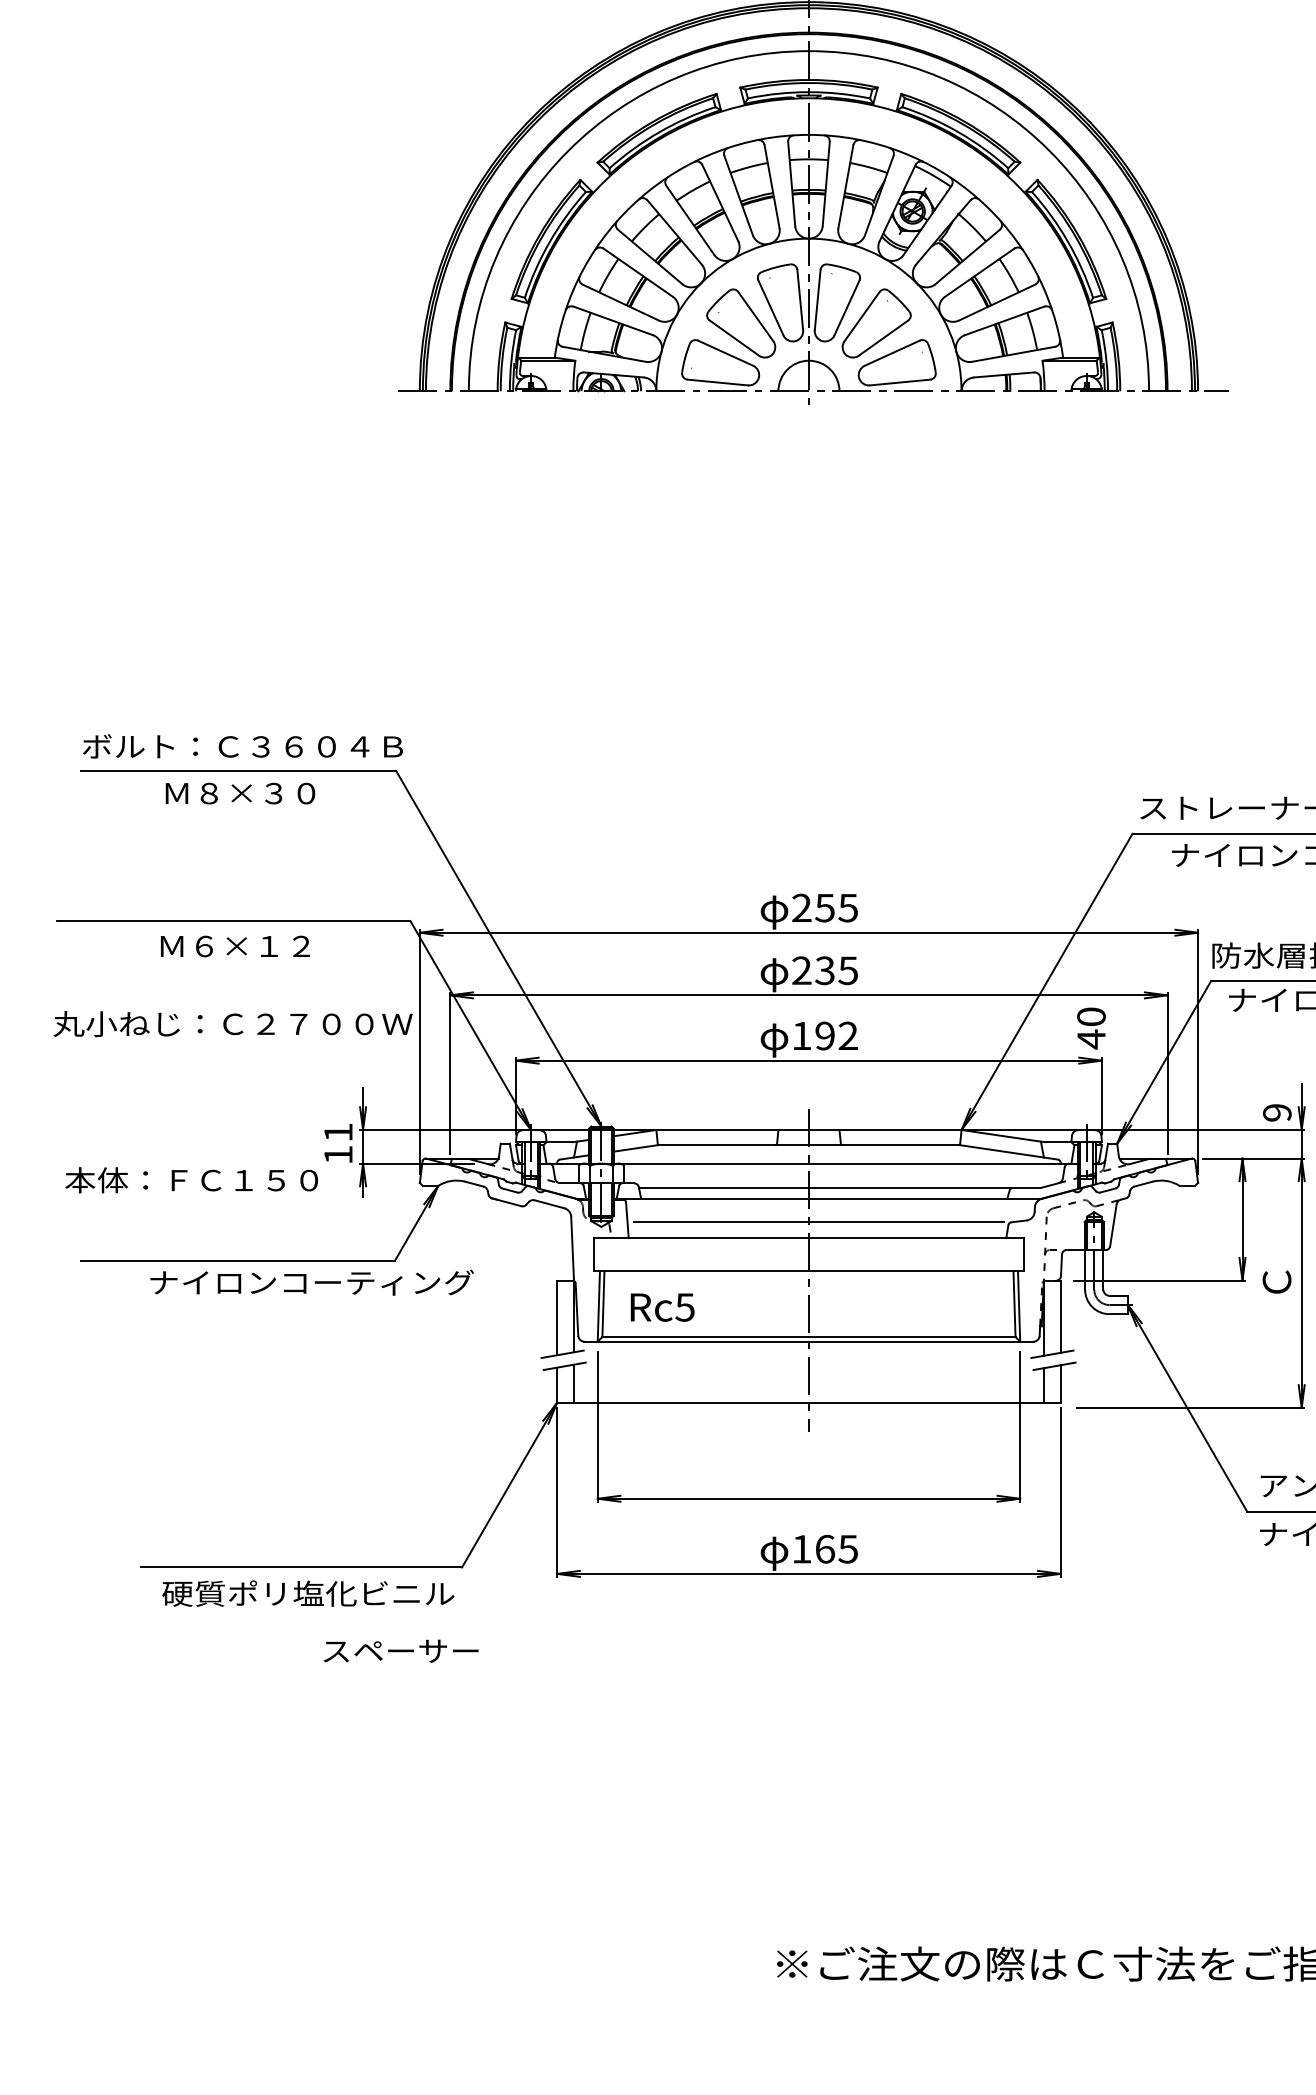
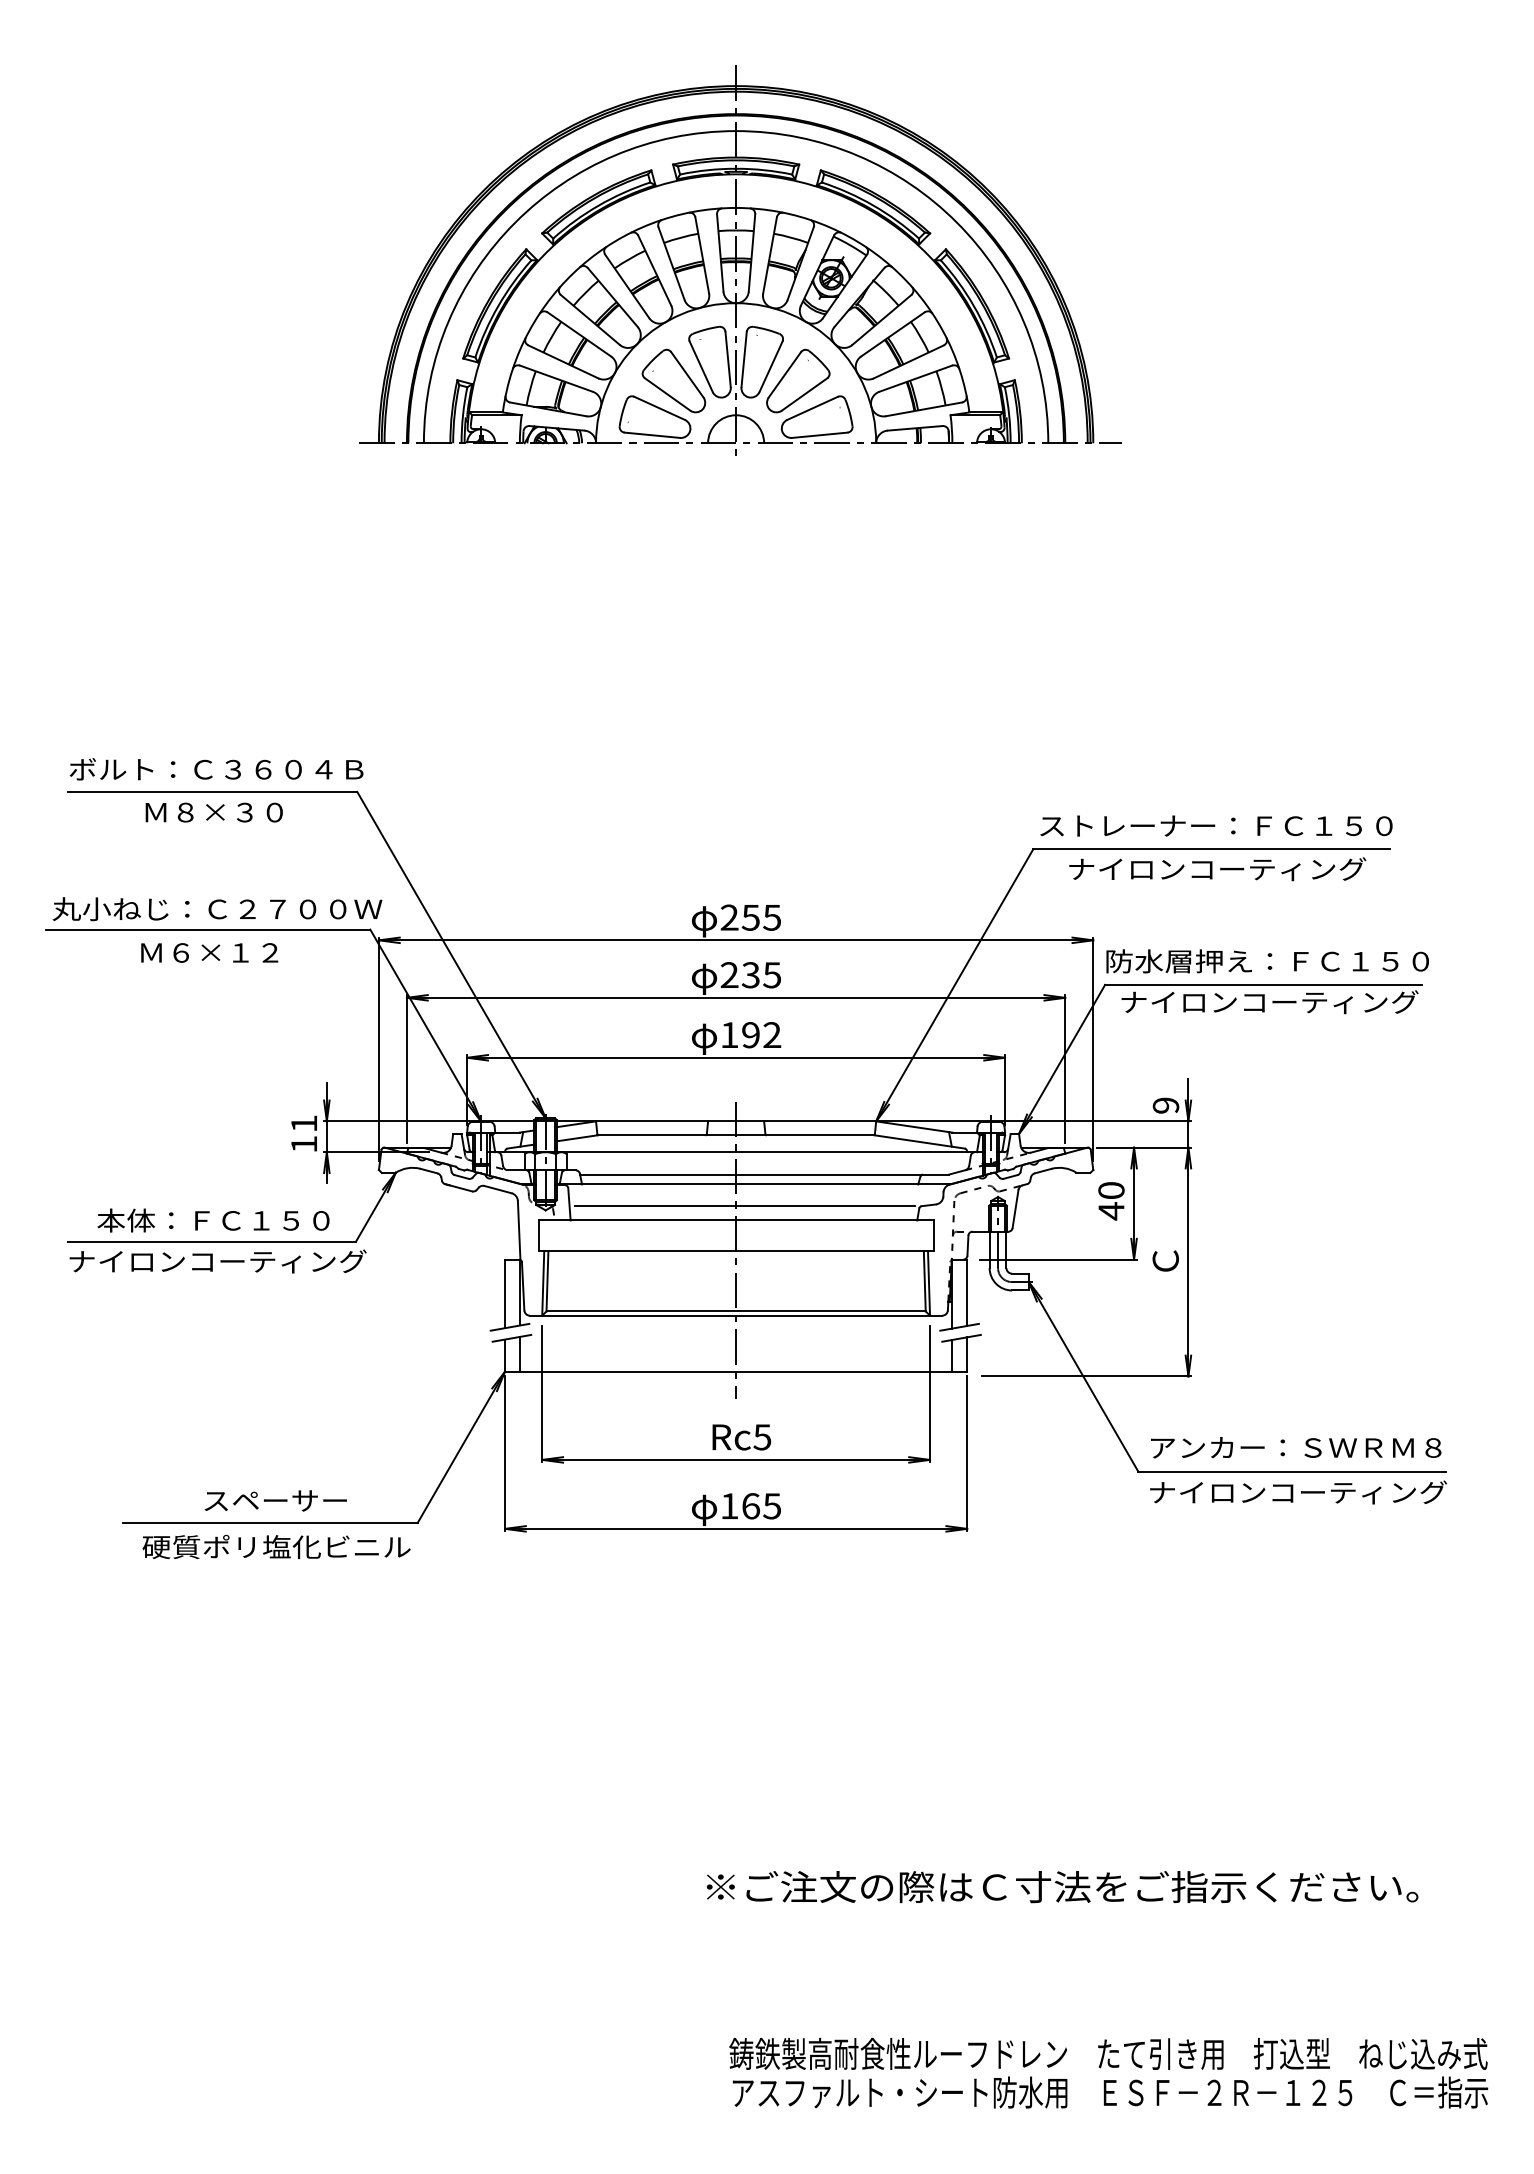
text: (233, 1024) -> (217, 909), moved
text: (1091, 1028) -> (1111, 1201), moved
text: (191, 1180) -> (213, 1220), moved
text: (311, 1282) -> (217, 1261), moved
text: (662, 1307) -> (741, 1437), moved
text: (400, 1650) -> (275, 1500), moved

